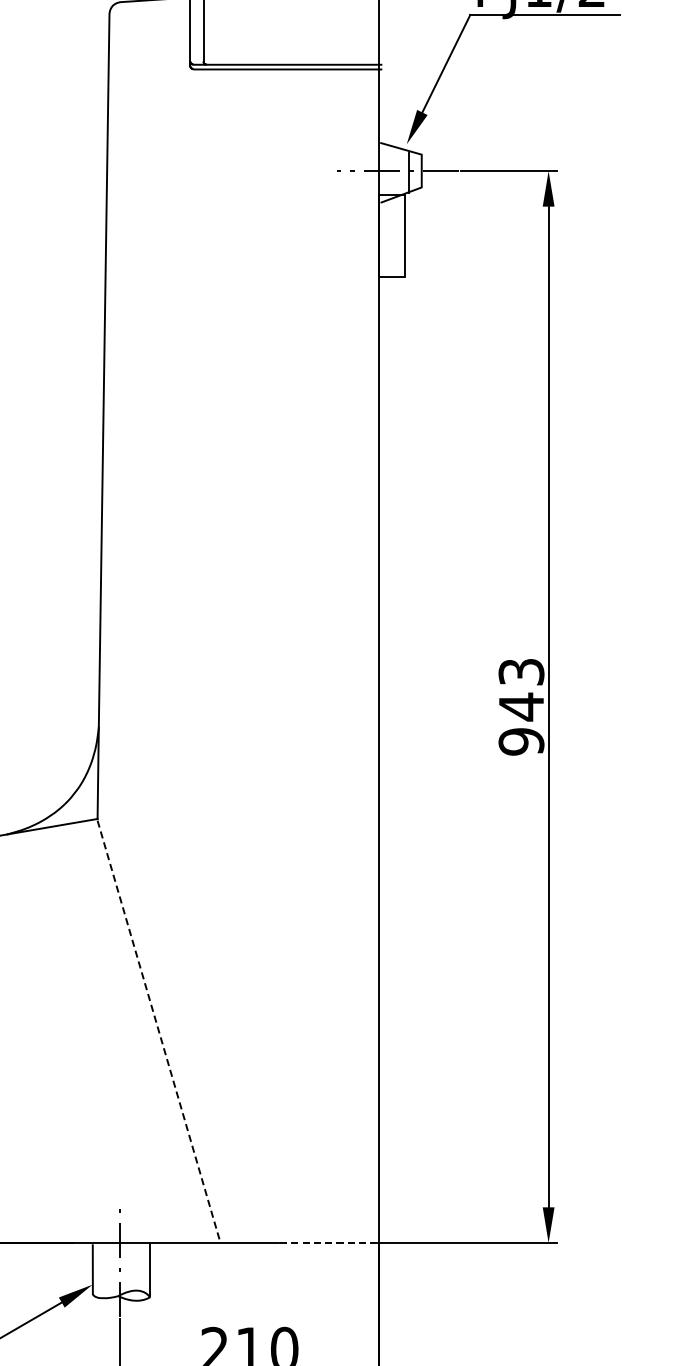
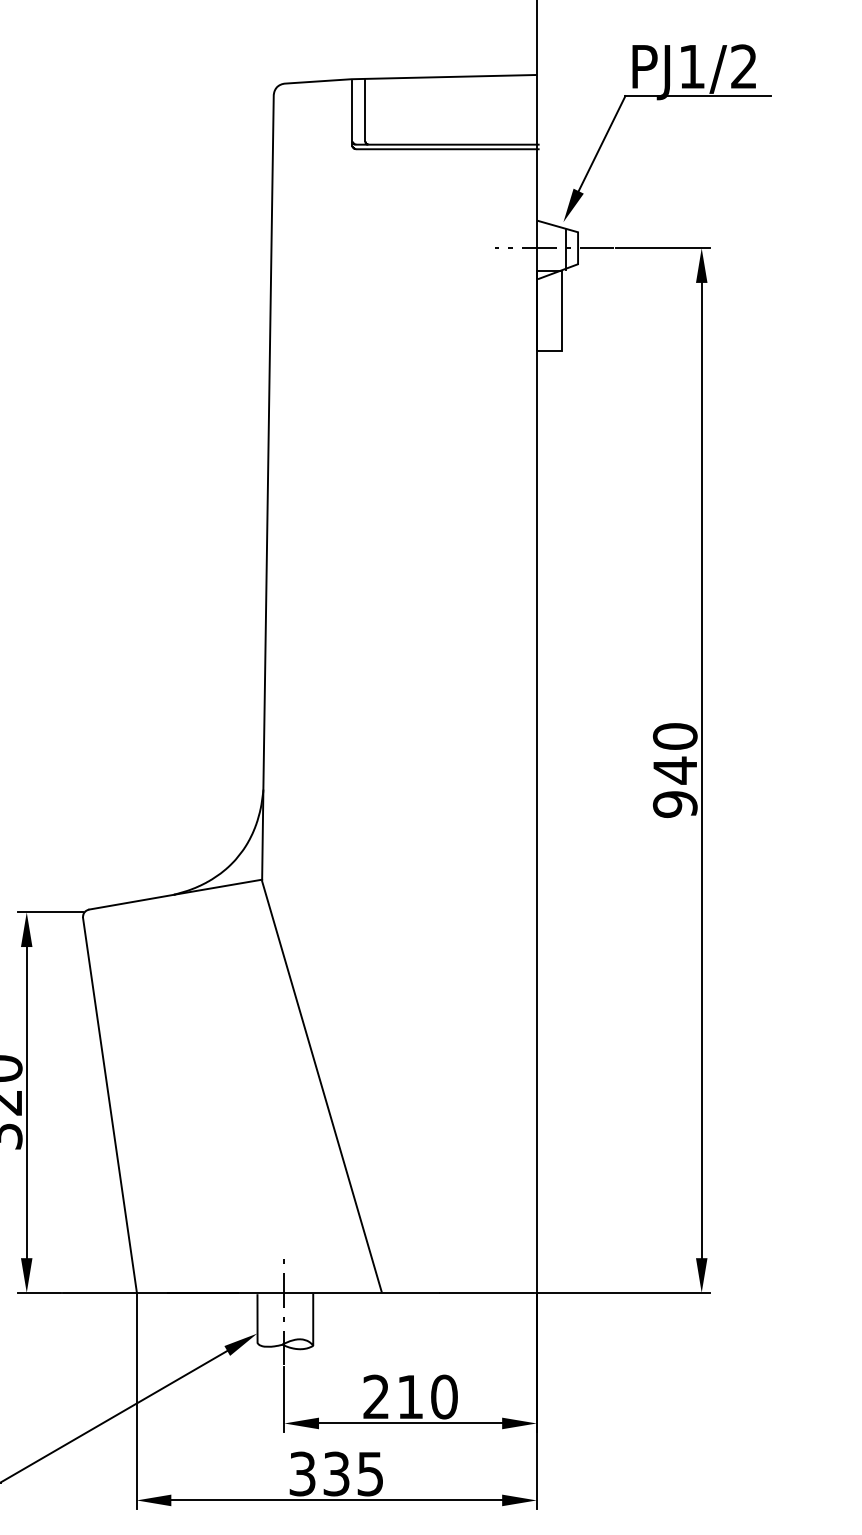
text: (521, 672) -> (675, 736), 943 -> 940
line: (158, 1031) -> (321, 1086), dashed -> solid
line: (328, 1242) -> (487, 1292), dashed -> solid

